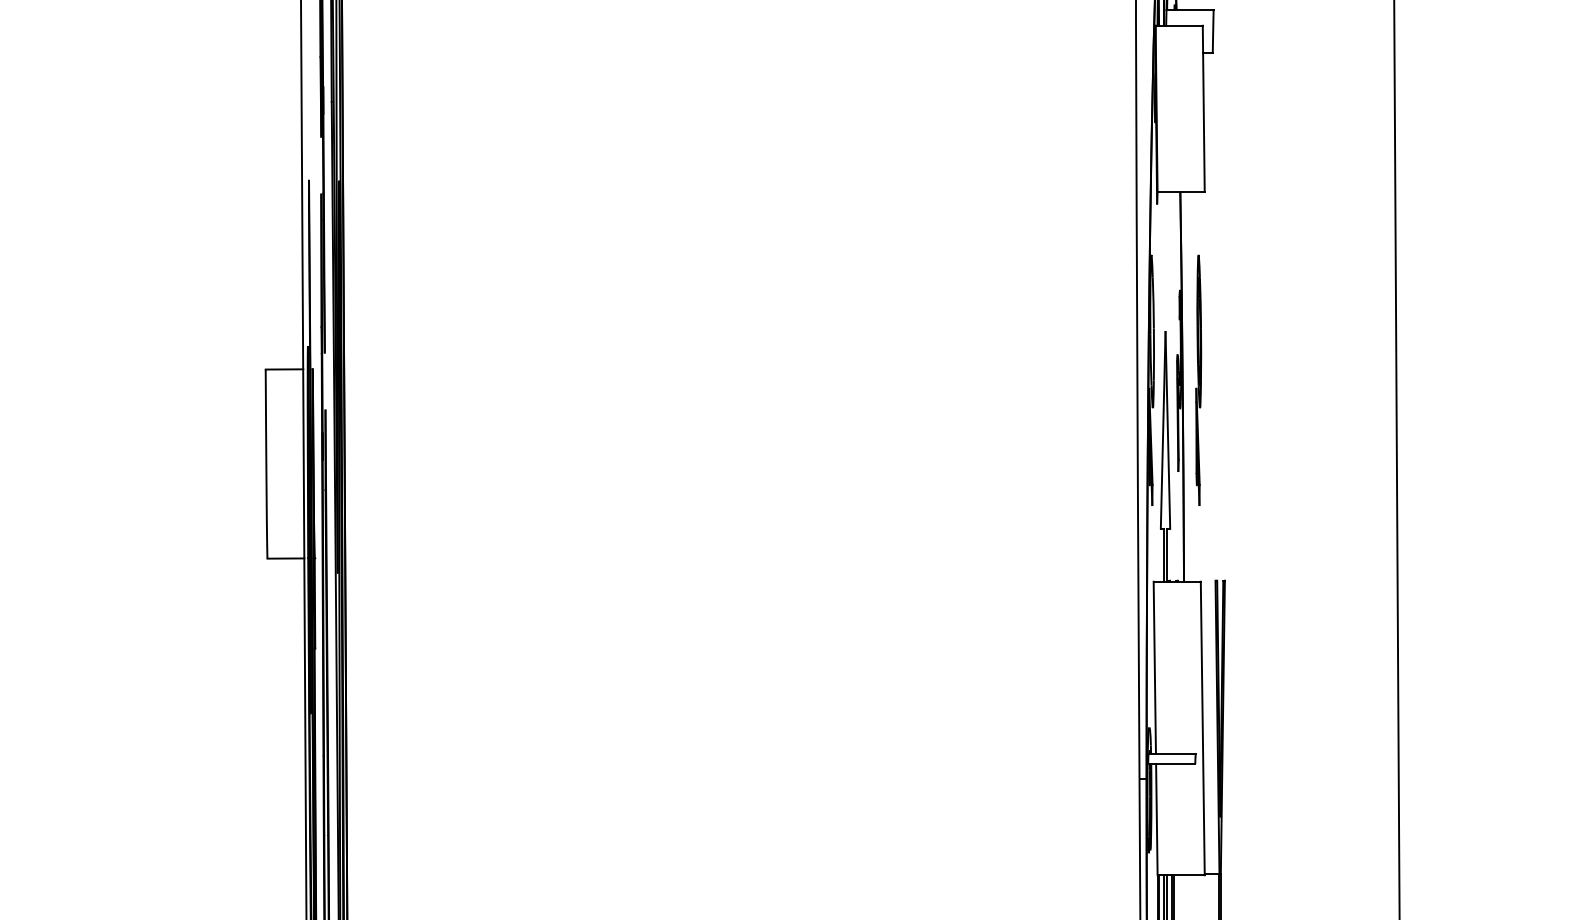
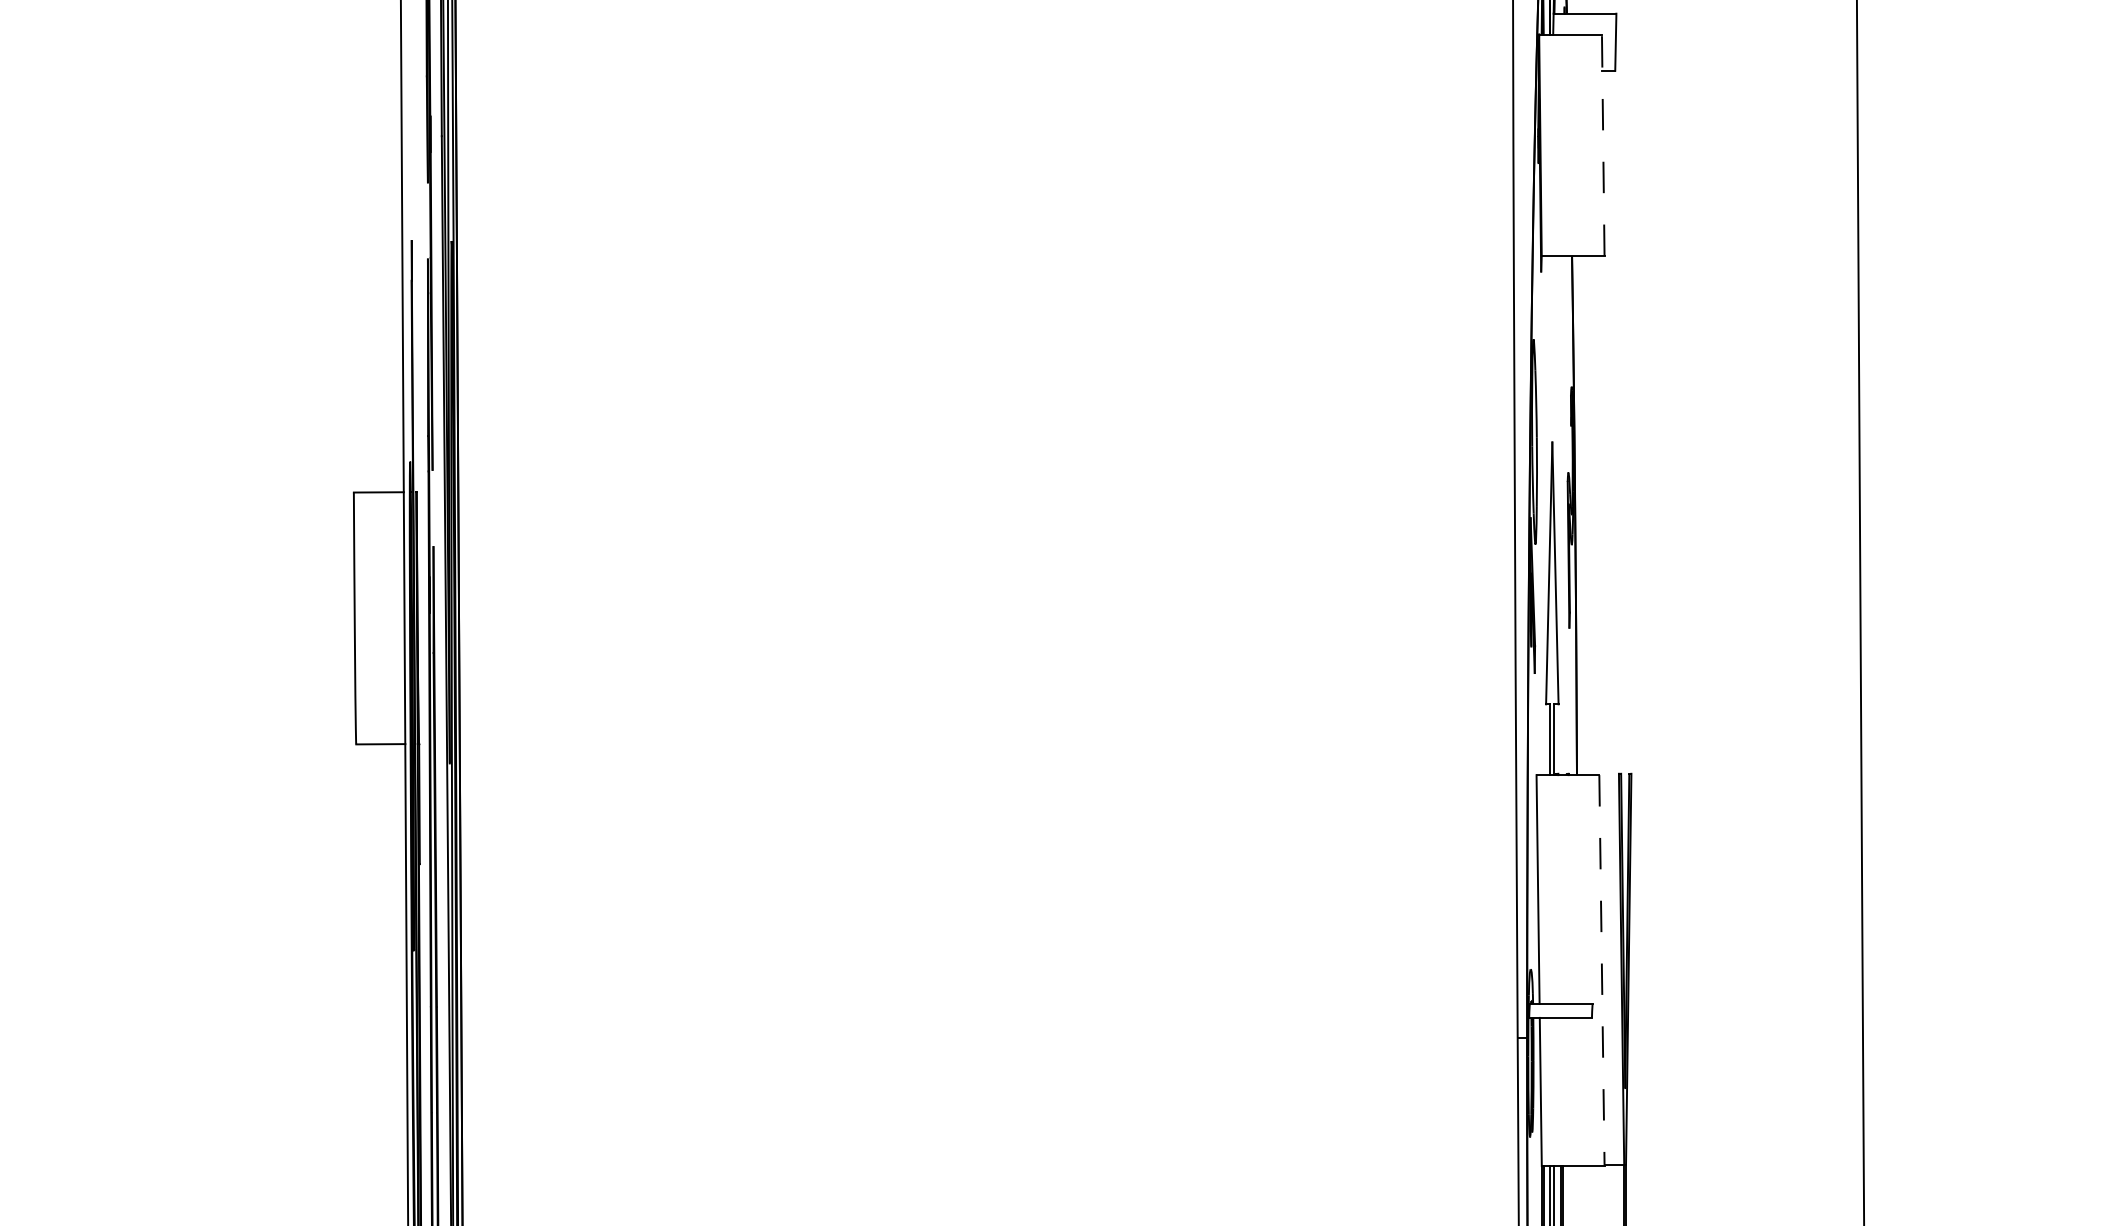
line: (1203, 109) -> (1603, 145), solid -> dashed
part: (1198, 380) -> (1596, 506), removed
line: (1202, 729) -> (1601, 971), solid -> dashed

